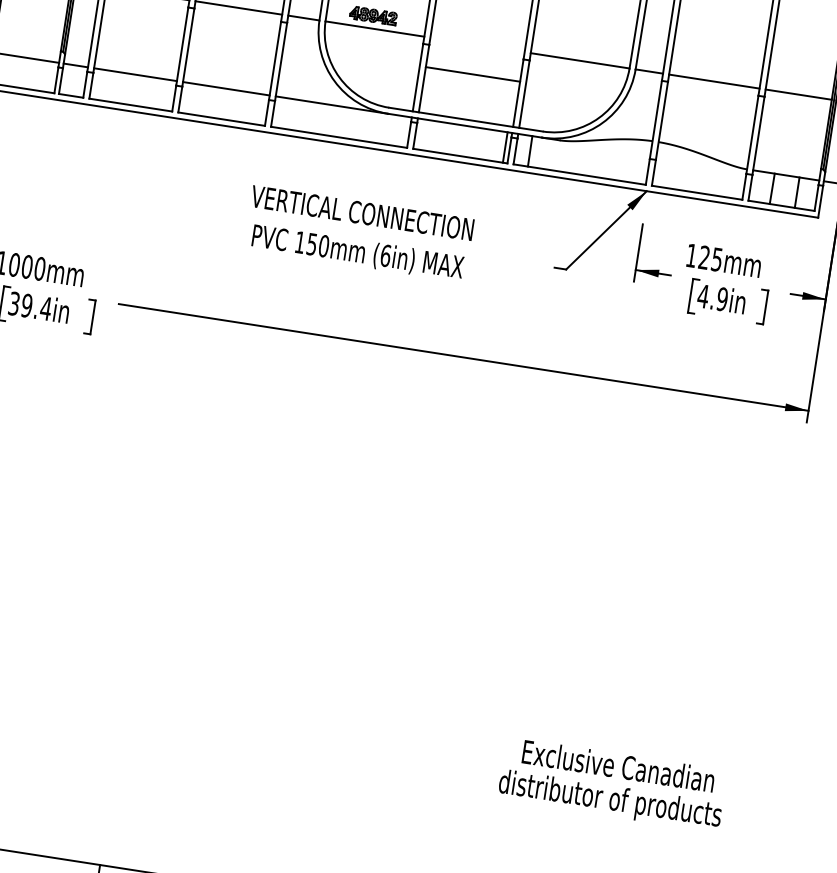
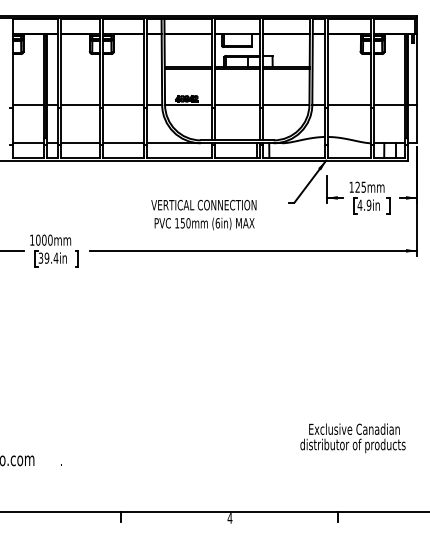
line: (471, 73) -> (236, 104), moved
text: (358, 234) -> (203, 215), moved

